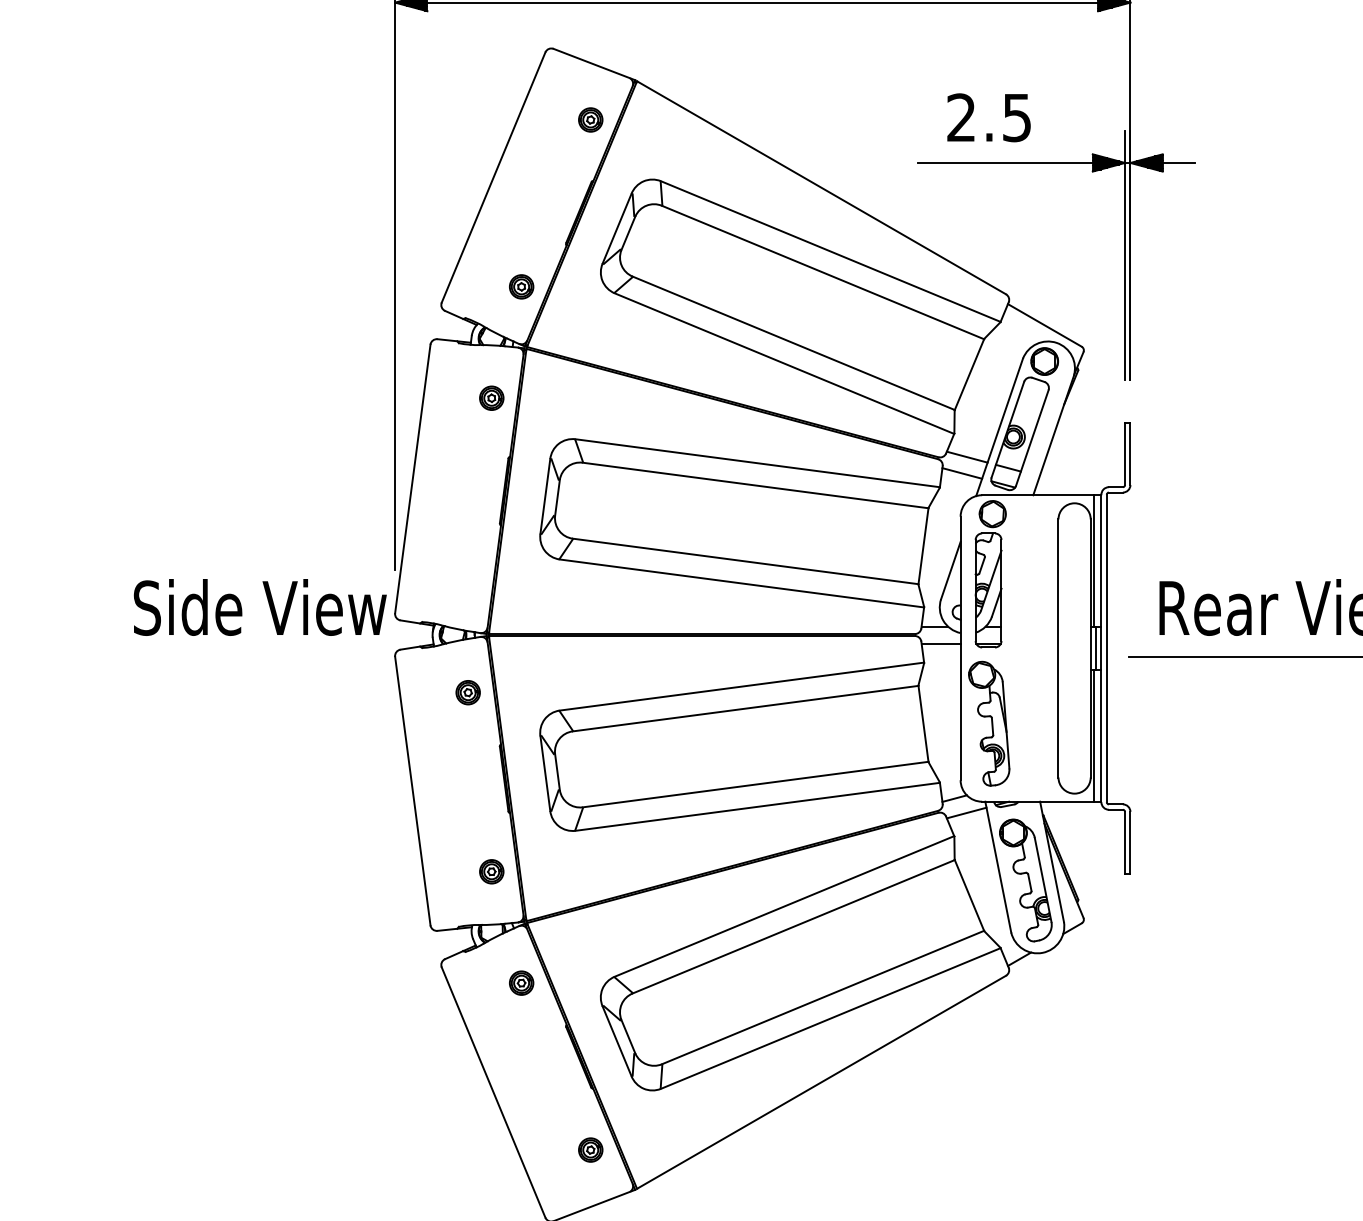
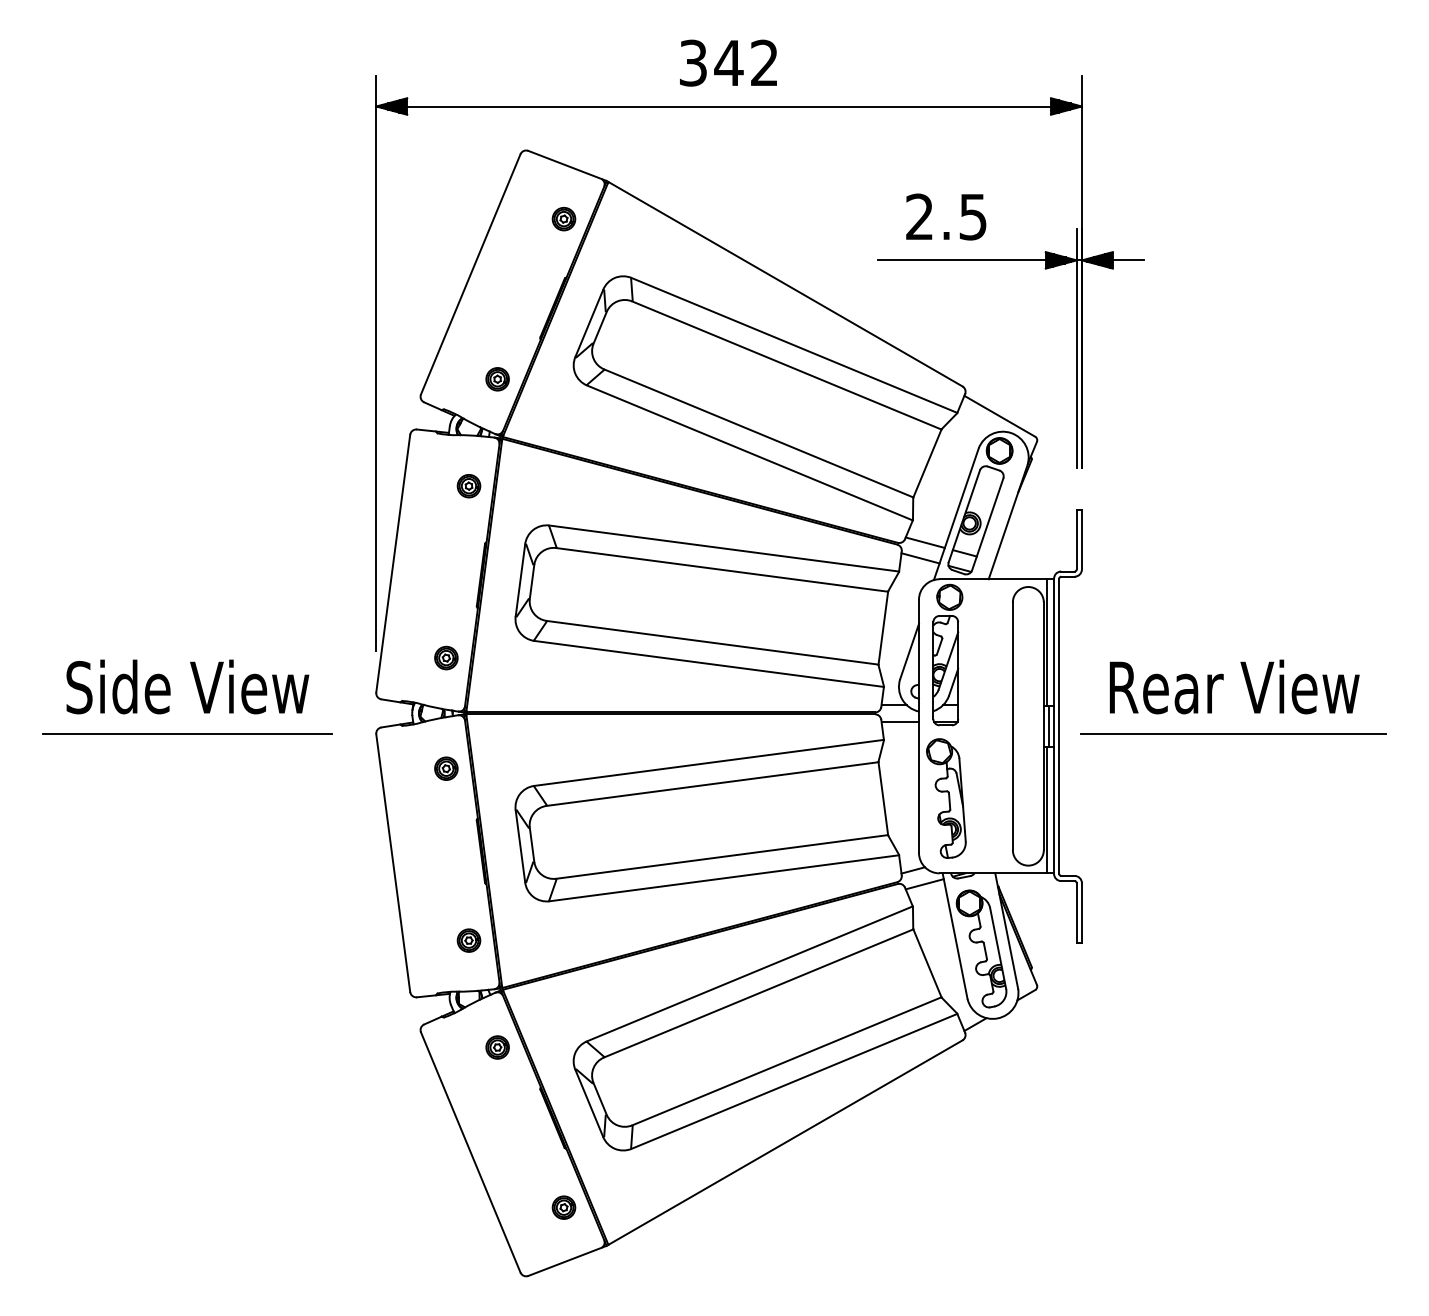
part: (468, 576) -> (446, 657), added
text: (259, 606) -> (187, 686), moved
line: (197, 657) -> (186, 734), added

